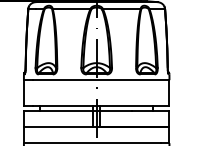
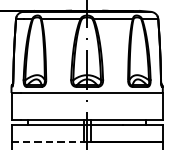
line: (58, 127) -> (47, 142), solid -> dashed

